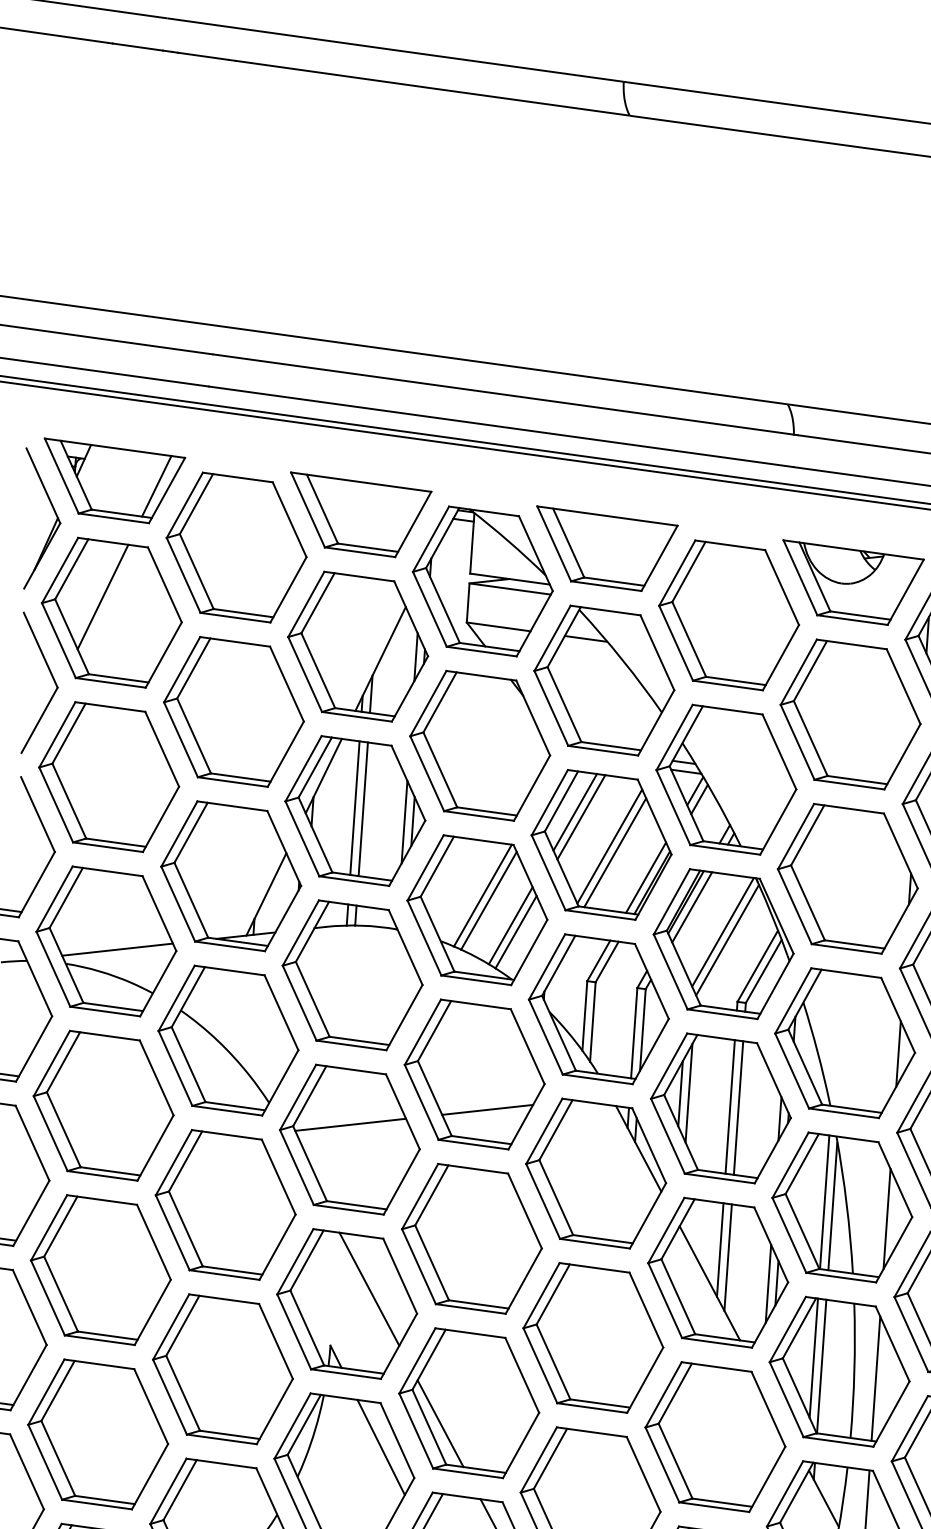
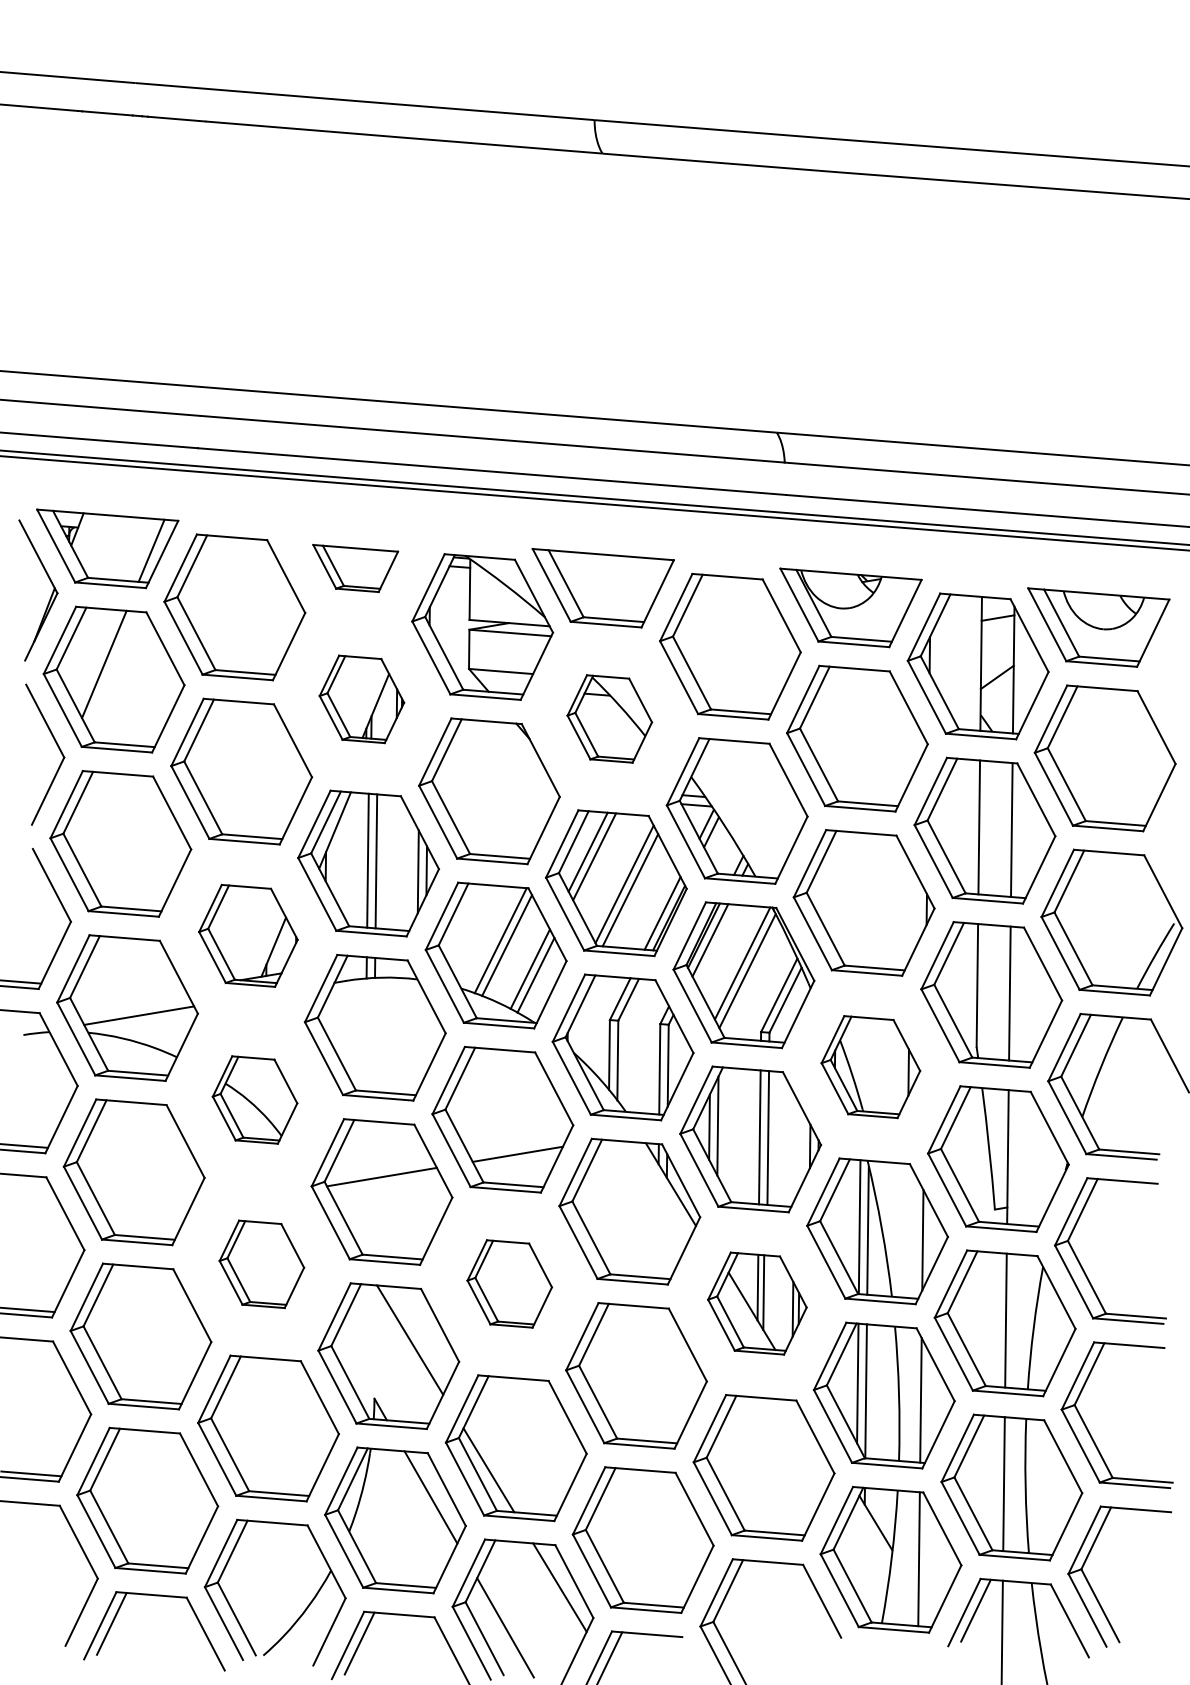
part: (359, 515) -> (355, 568), size x0.6
part: (357, 646) -> (361, 699), size x0.6
part: (604, 680) -> (609, 718), size x0.6
part: (231, 875) -> (248, 935), size x0.7
part: (227, 1039) -> (254, 1099), size x0.6
part: (844, 1042) -> (870, 1066), size x0.7
part: (225, 1205) -> (261, 1264), size x0.6
part: (471, 1238) -> (509, 1283), size x0.6
part: (718, 1272) -> (757, 1303), size x0.7

